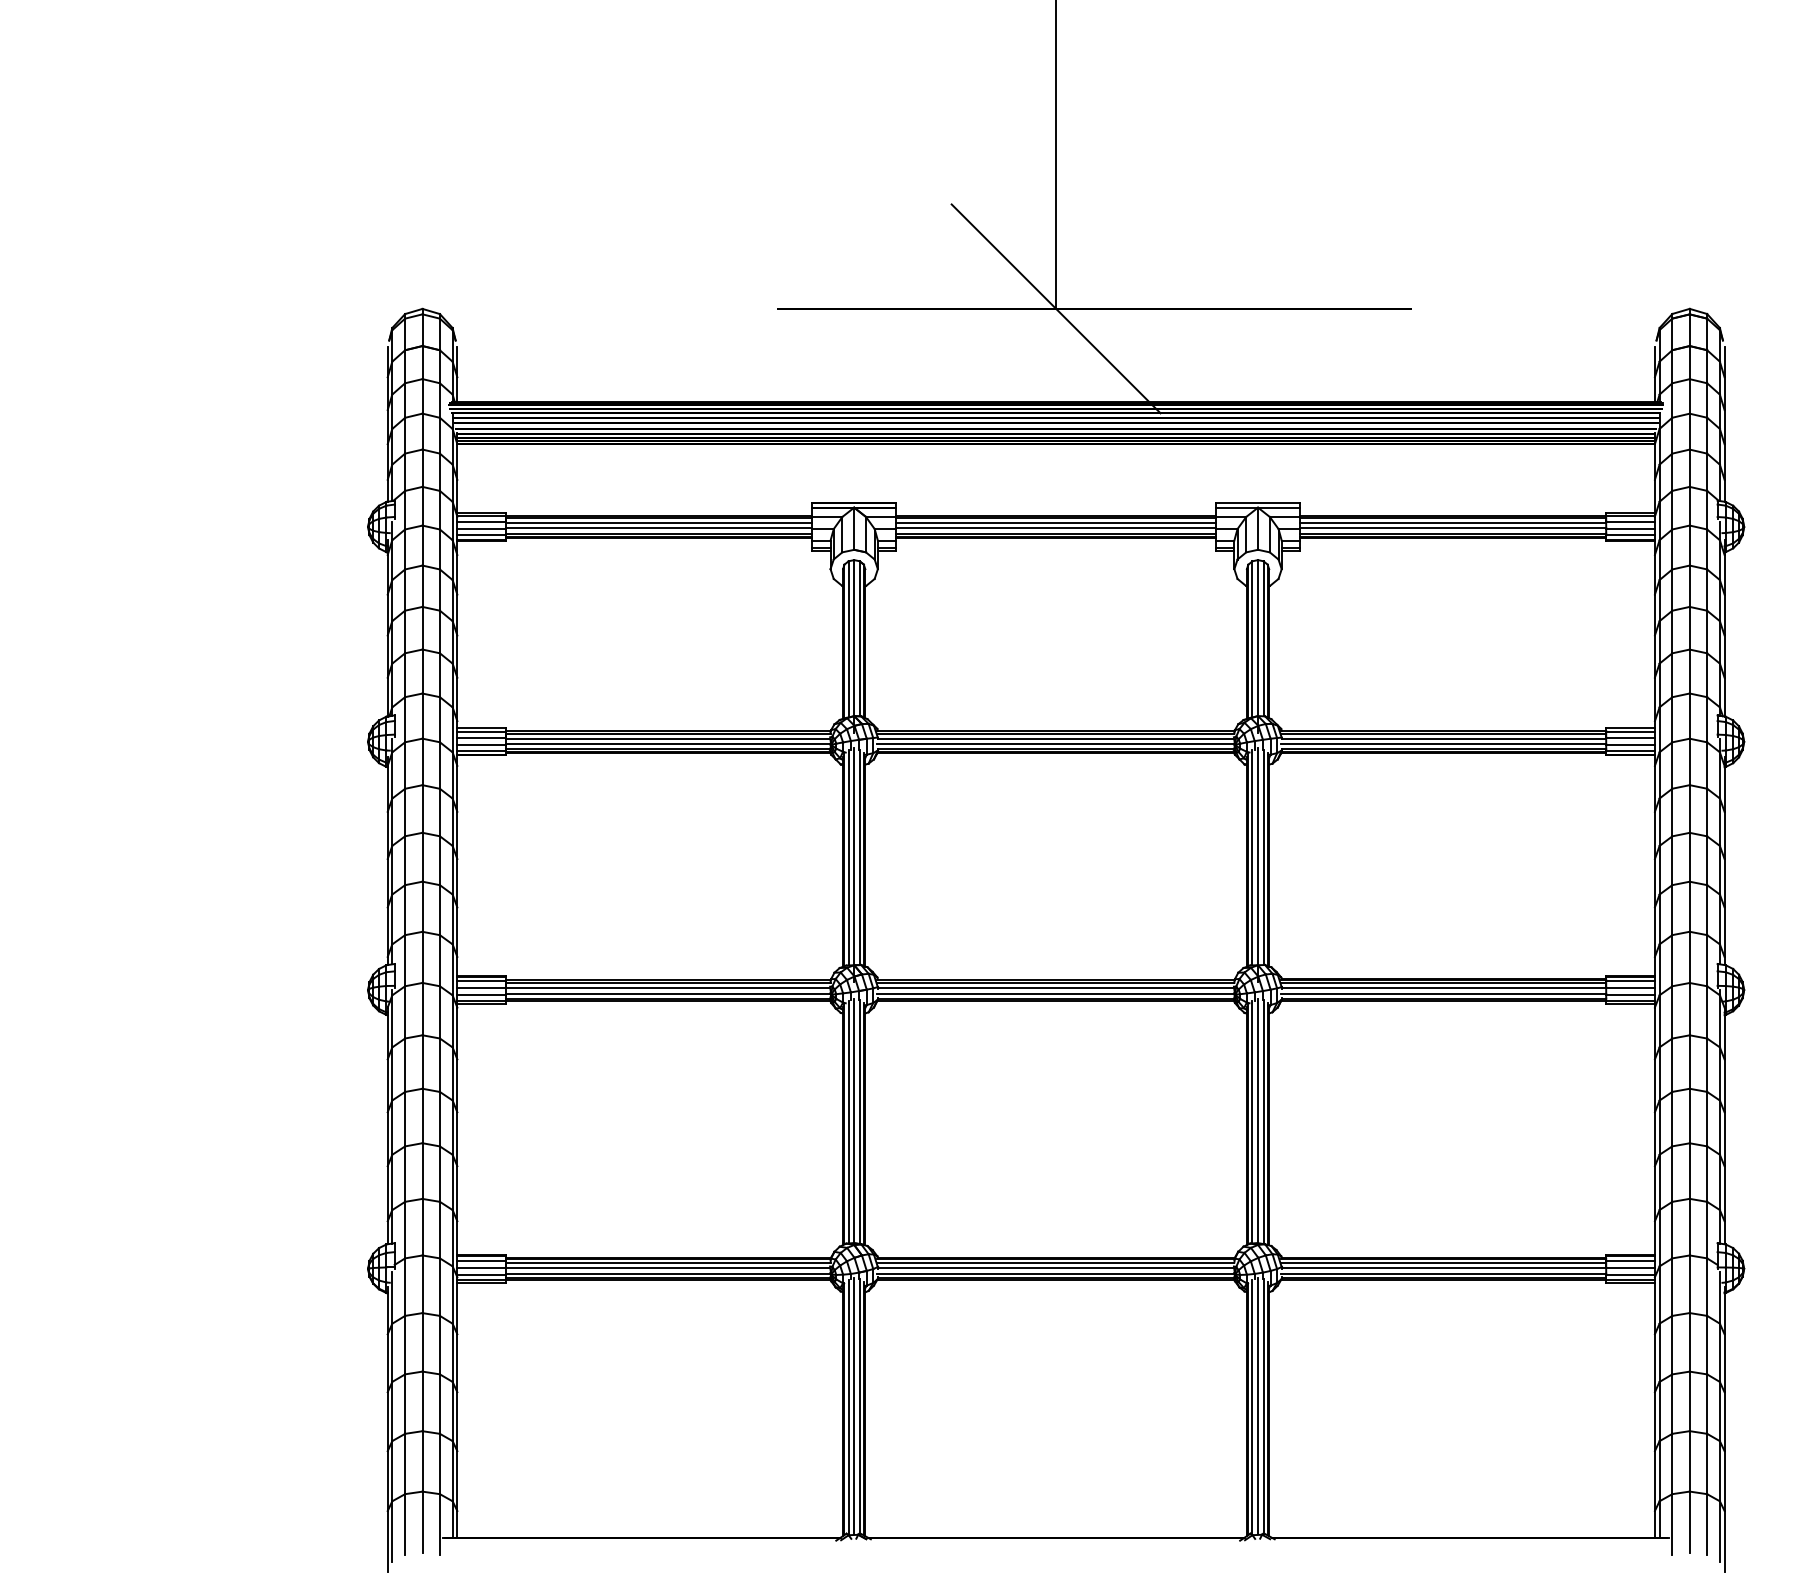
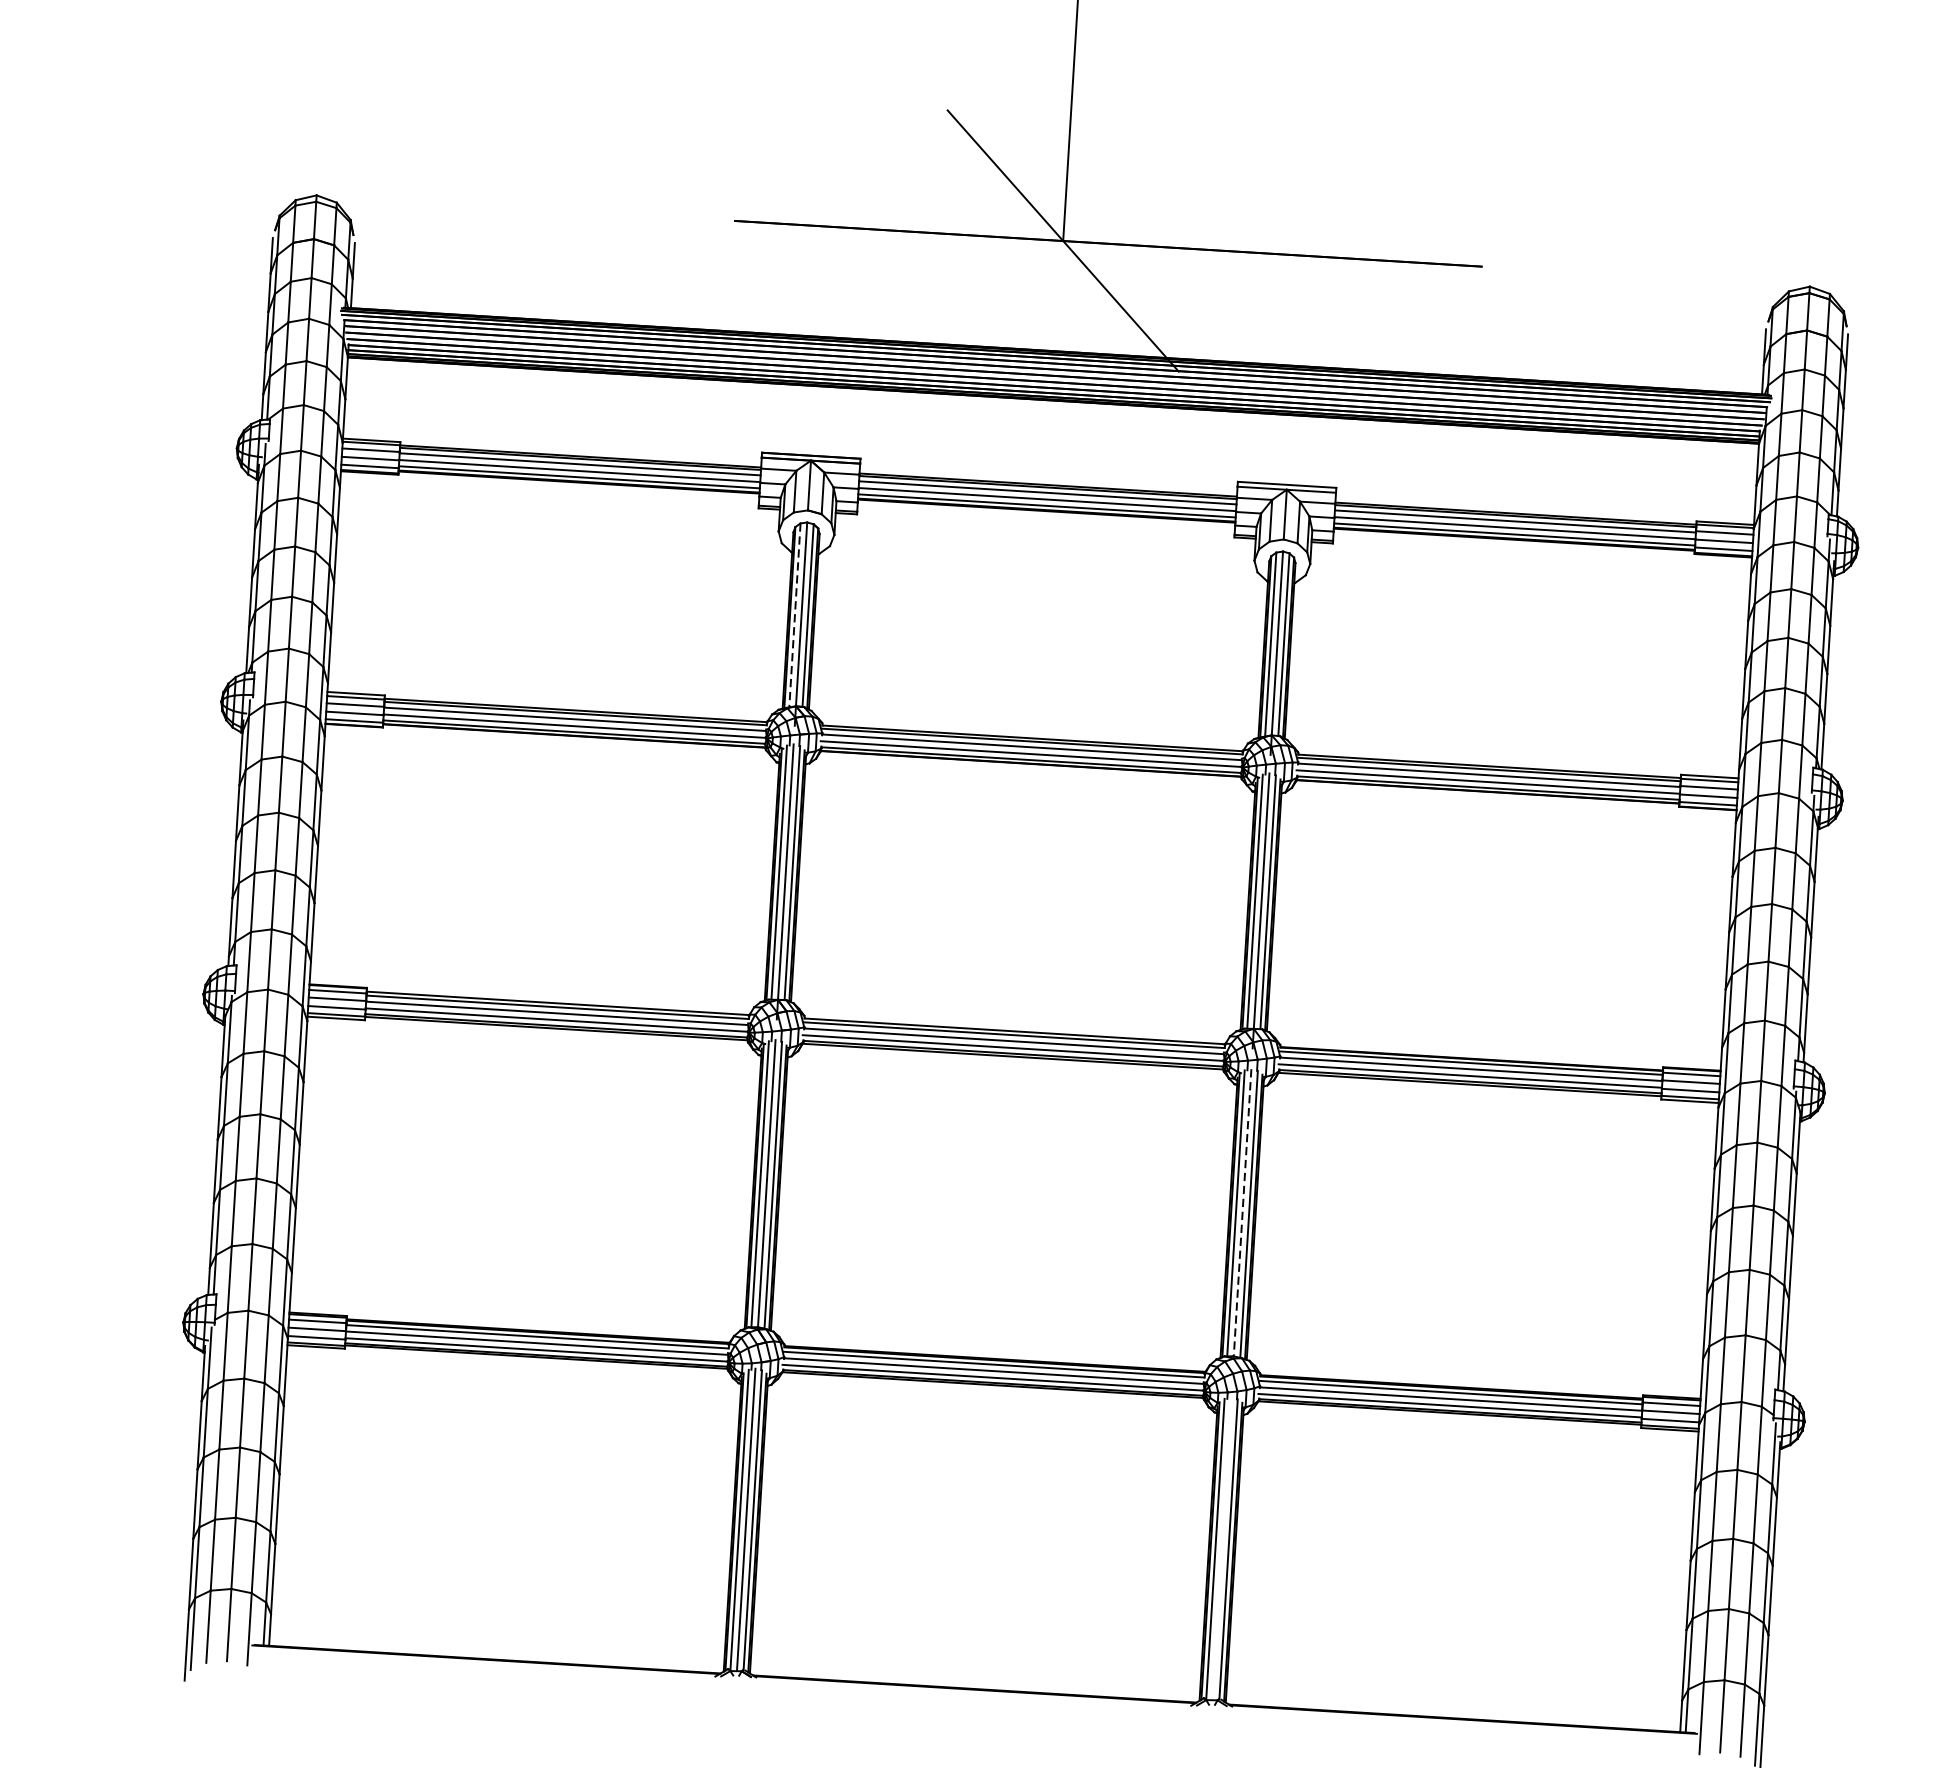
line: (848, 639) -> (794, 615), solid -> dashed
line: (1258, 1121) -> (1243, 1213), solid -> dashed
line: (1258, 1406) -> (1222, 1548), removed

